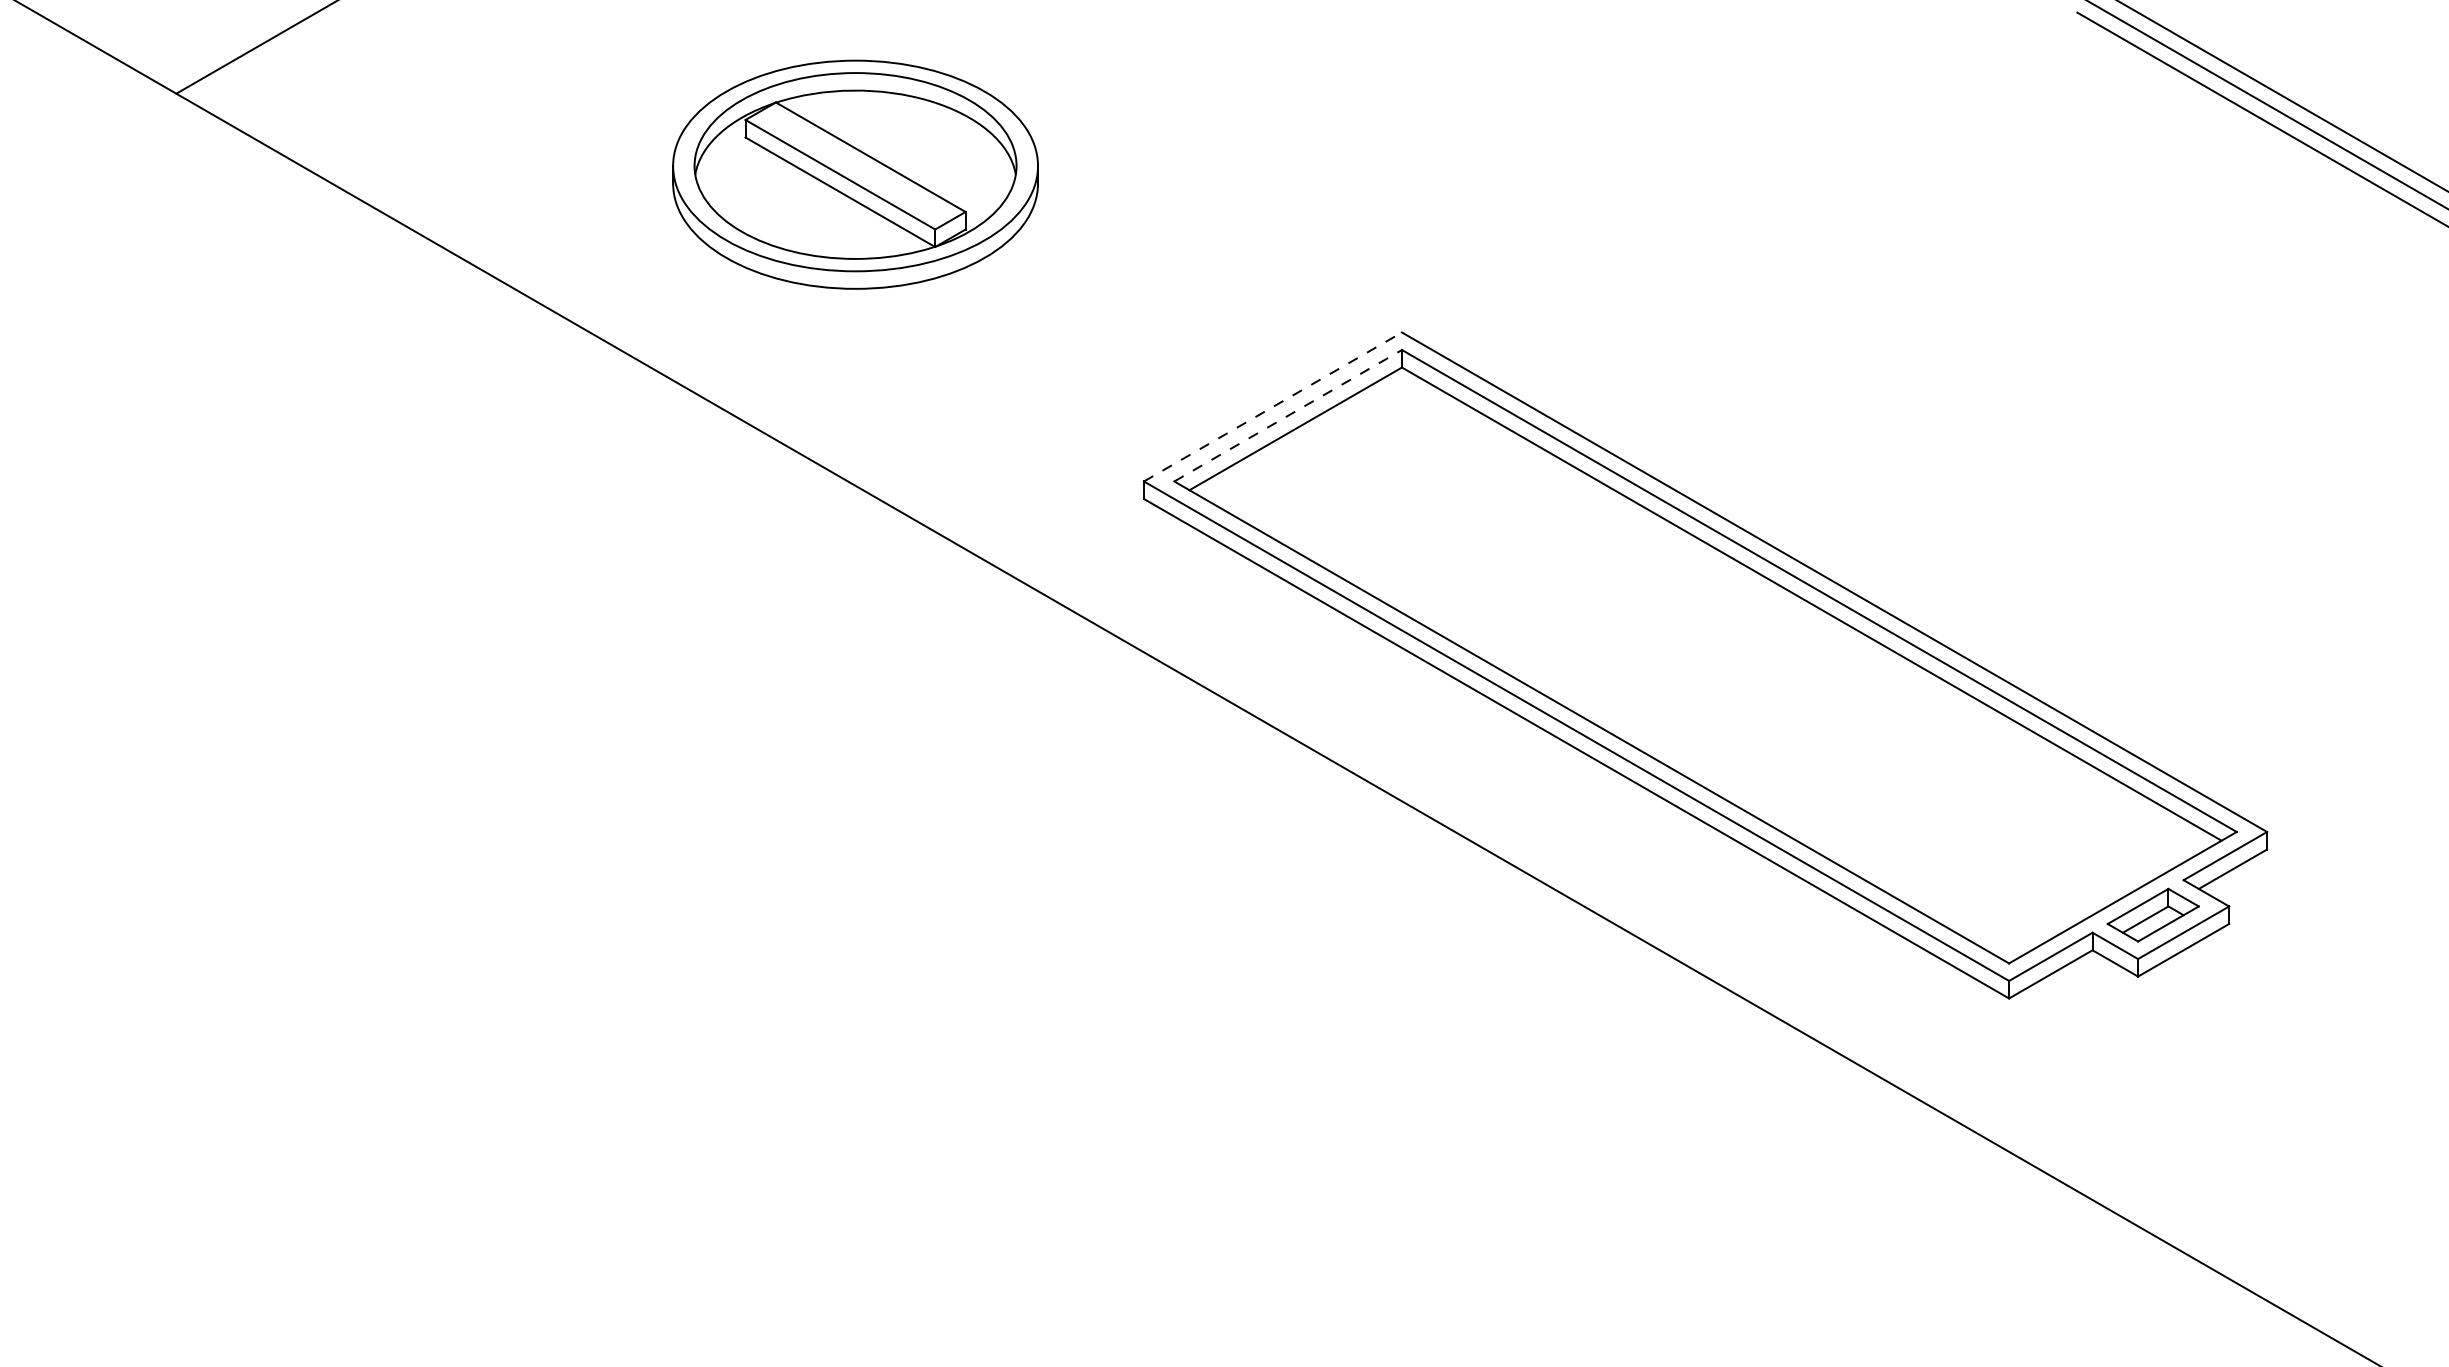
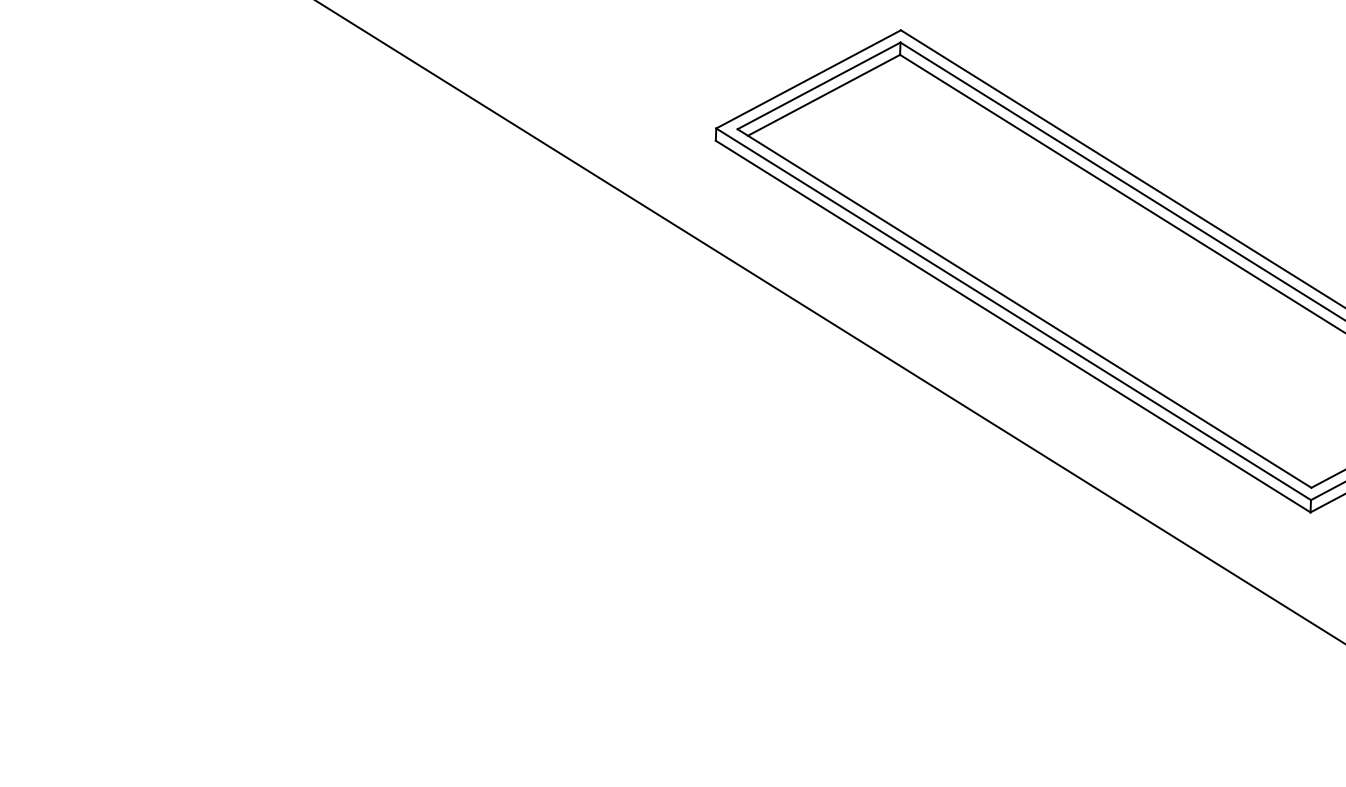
line: (1272, 406) -> (808, 79), dashed -> solid
line: (1288, 415) -> (819, 85), dashed -> solid

